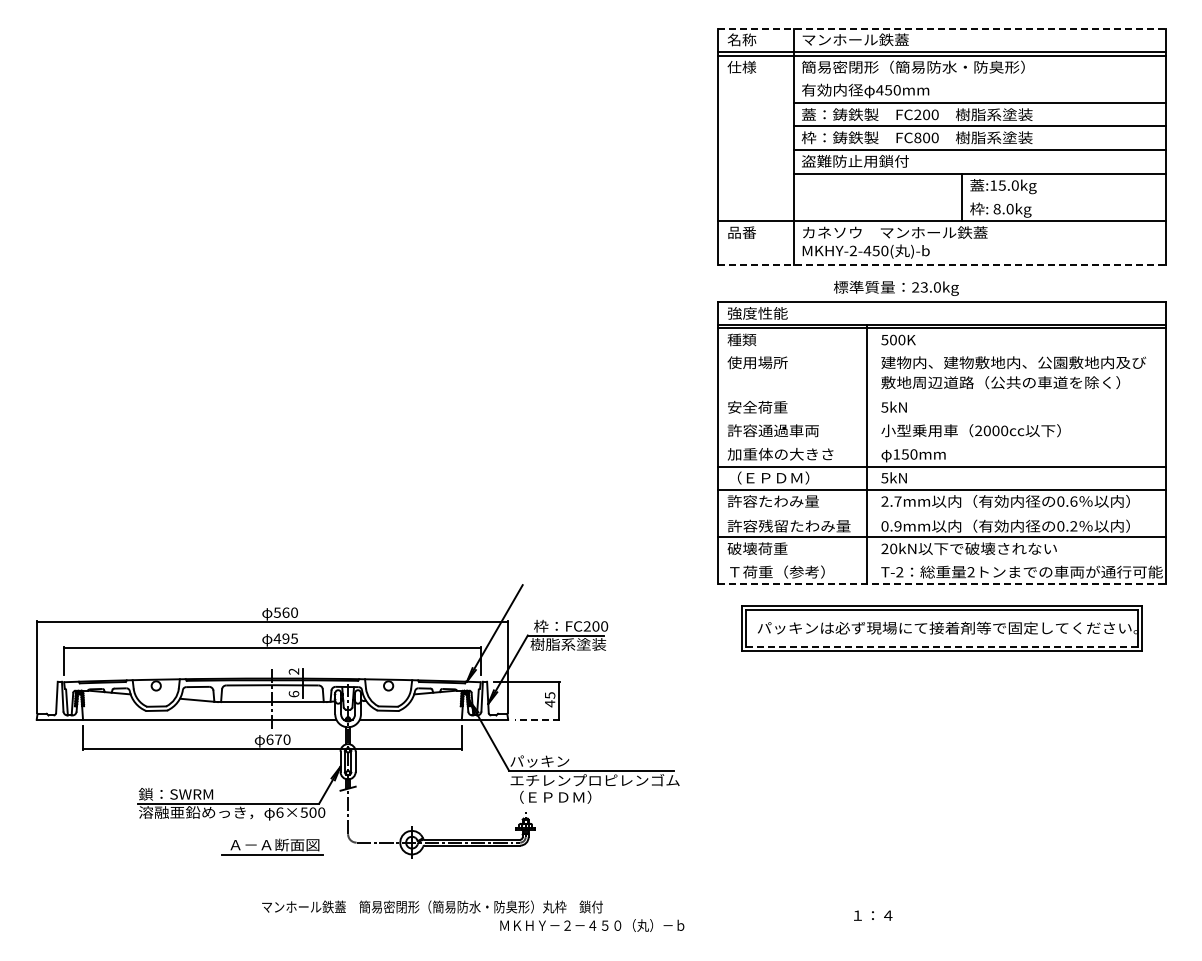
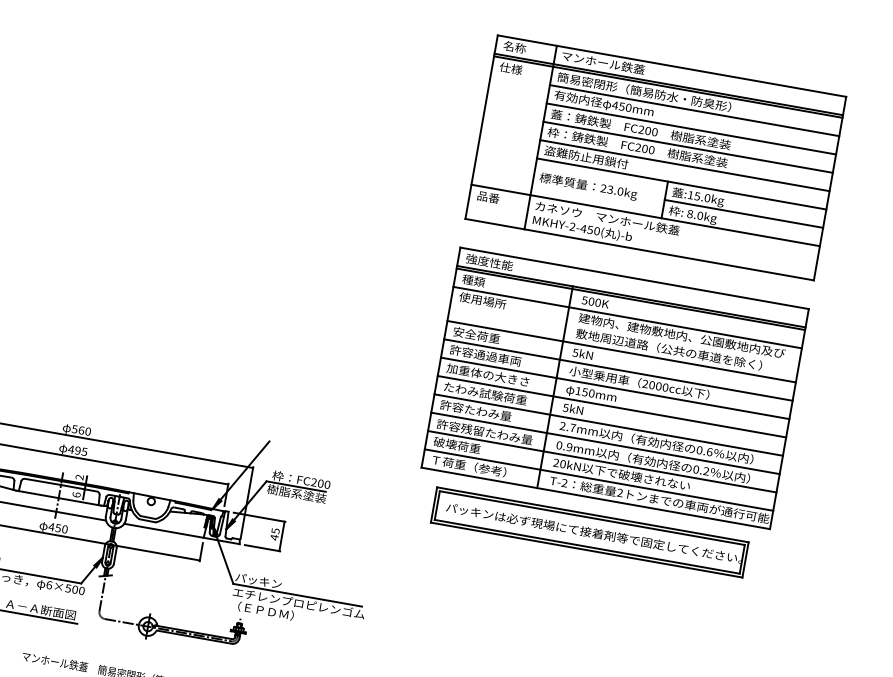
line: (942, 28) -> (672, 65), dashed -> solid
line: (979, 79) -> (694, 110), added
text: (917, 137) -> (638, 147), FC800 -> FC200
line: (1063, 197) -> (743, 214), added
line: (942, 264) -> (640, 249), dashed -> solid
text: (896, 287) -> (588, 186), moved
line: (941, 352) -> (627, 317), added
line: (941, 395) -> (621, 351), added
line: (941, 419) -> (618, 370), added
line: (941, 442) -> (614, 387), added
text: (781, 477) -> (485, 393), （ＥＰＤＭ） -> たわみ試験荷重
line: (941, 513) -> (605, 443), added
line: (941, 560) -> (598, 479), added
line: (942, 584) -> (596, 498), dashed -> solid
line: (942, 646) -> (587, 546), dashed -> solid
line: (537, 719) -> (262, 548), dashed -> solid
text: (273, 739) -> (54, 527), 670 -> 450

